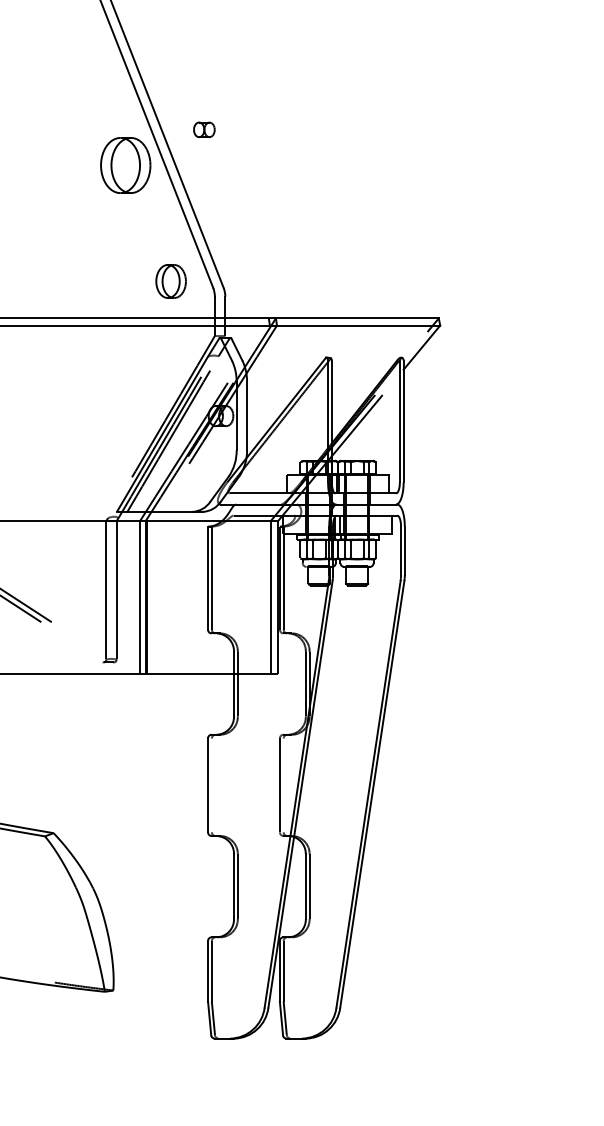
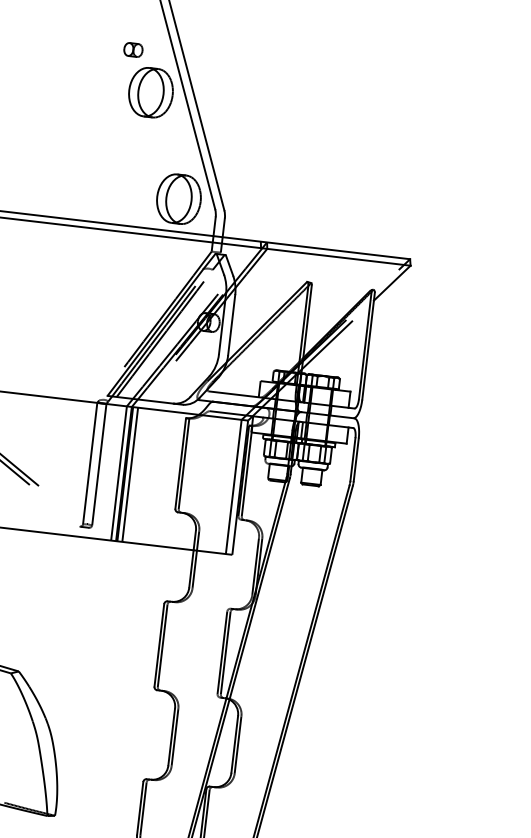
part: (204, 129) -> (133, 49), moved
part: (170, 281) -> (178, 199), size x1.67
line: (152, 597) -> (129, 474), added
line: (211, 785) -> (162, 645), added
line: (283, 785) -> (225, 653), added

